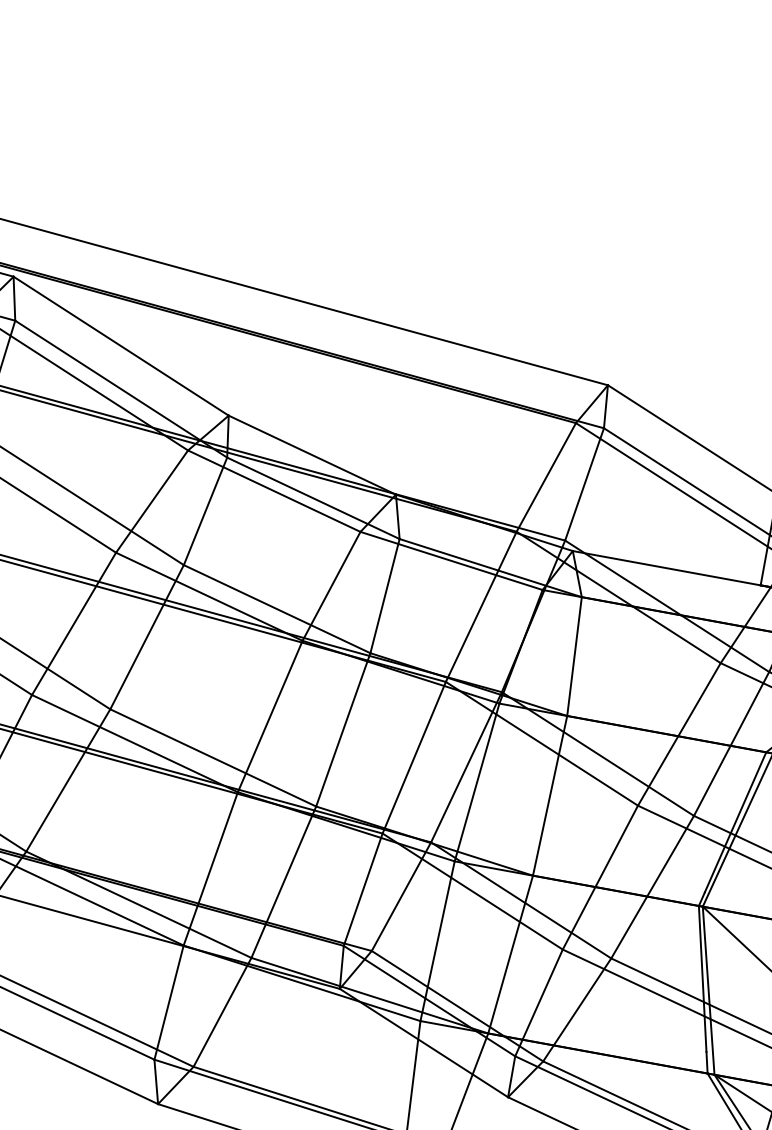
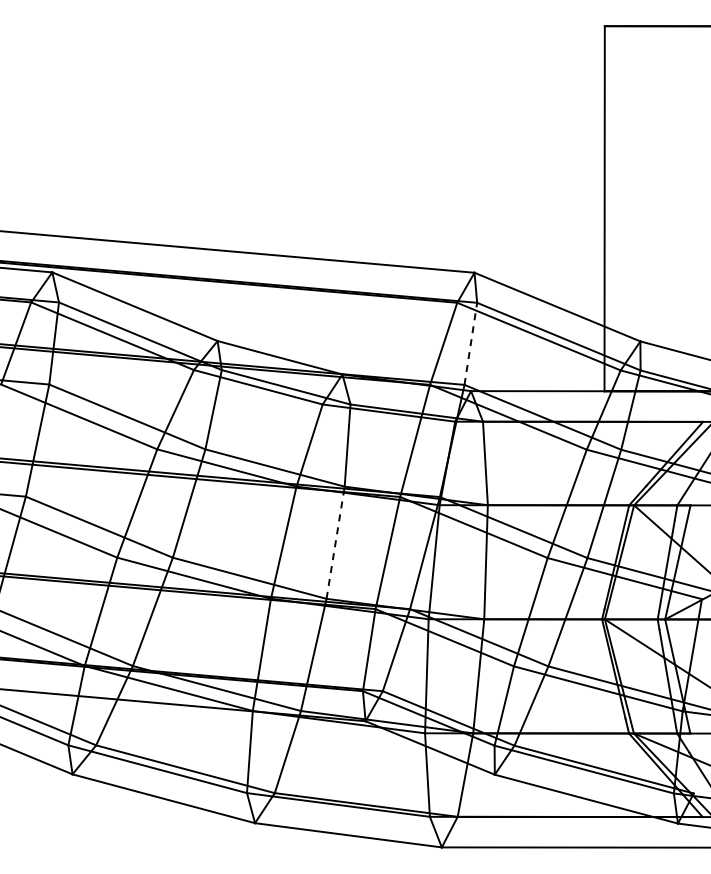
line: (584, 483) -> (470, 343), solid -> dashed
line: (343, 729) -> (335, 542), solid -> dashed

